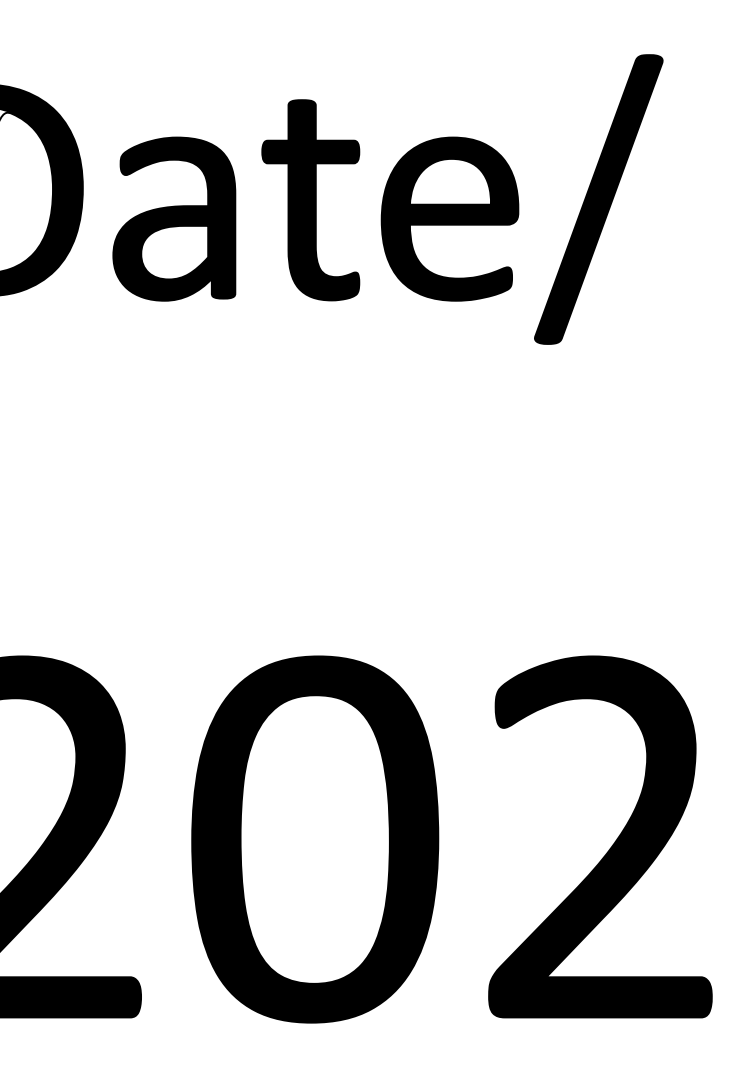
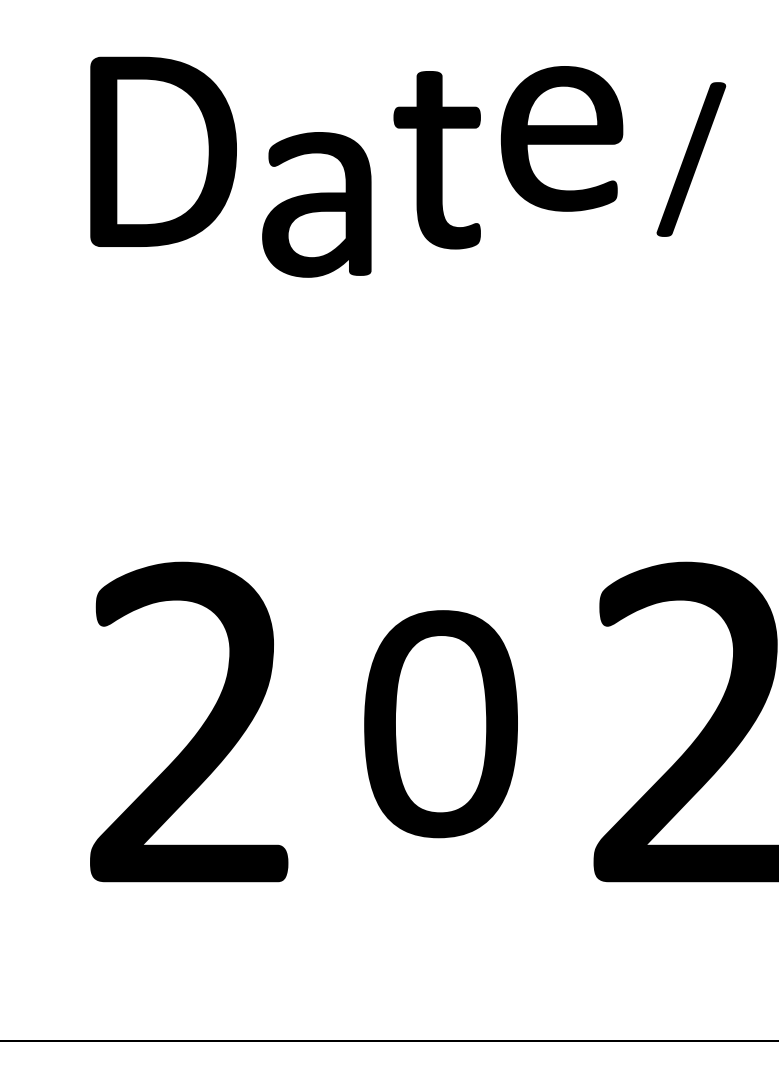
part: (598, 199) -> (691, 159), size x0.6
part: (173, 218) -> (316, 204), moved
part: (449, 218) -> (561, 138), moved
part: (314, 838) -> (440, 723), size x0.7

